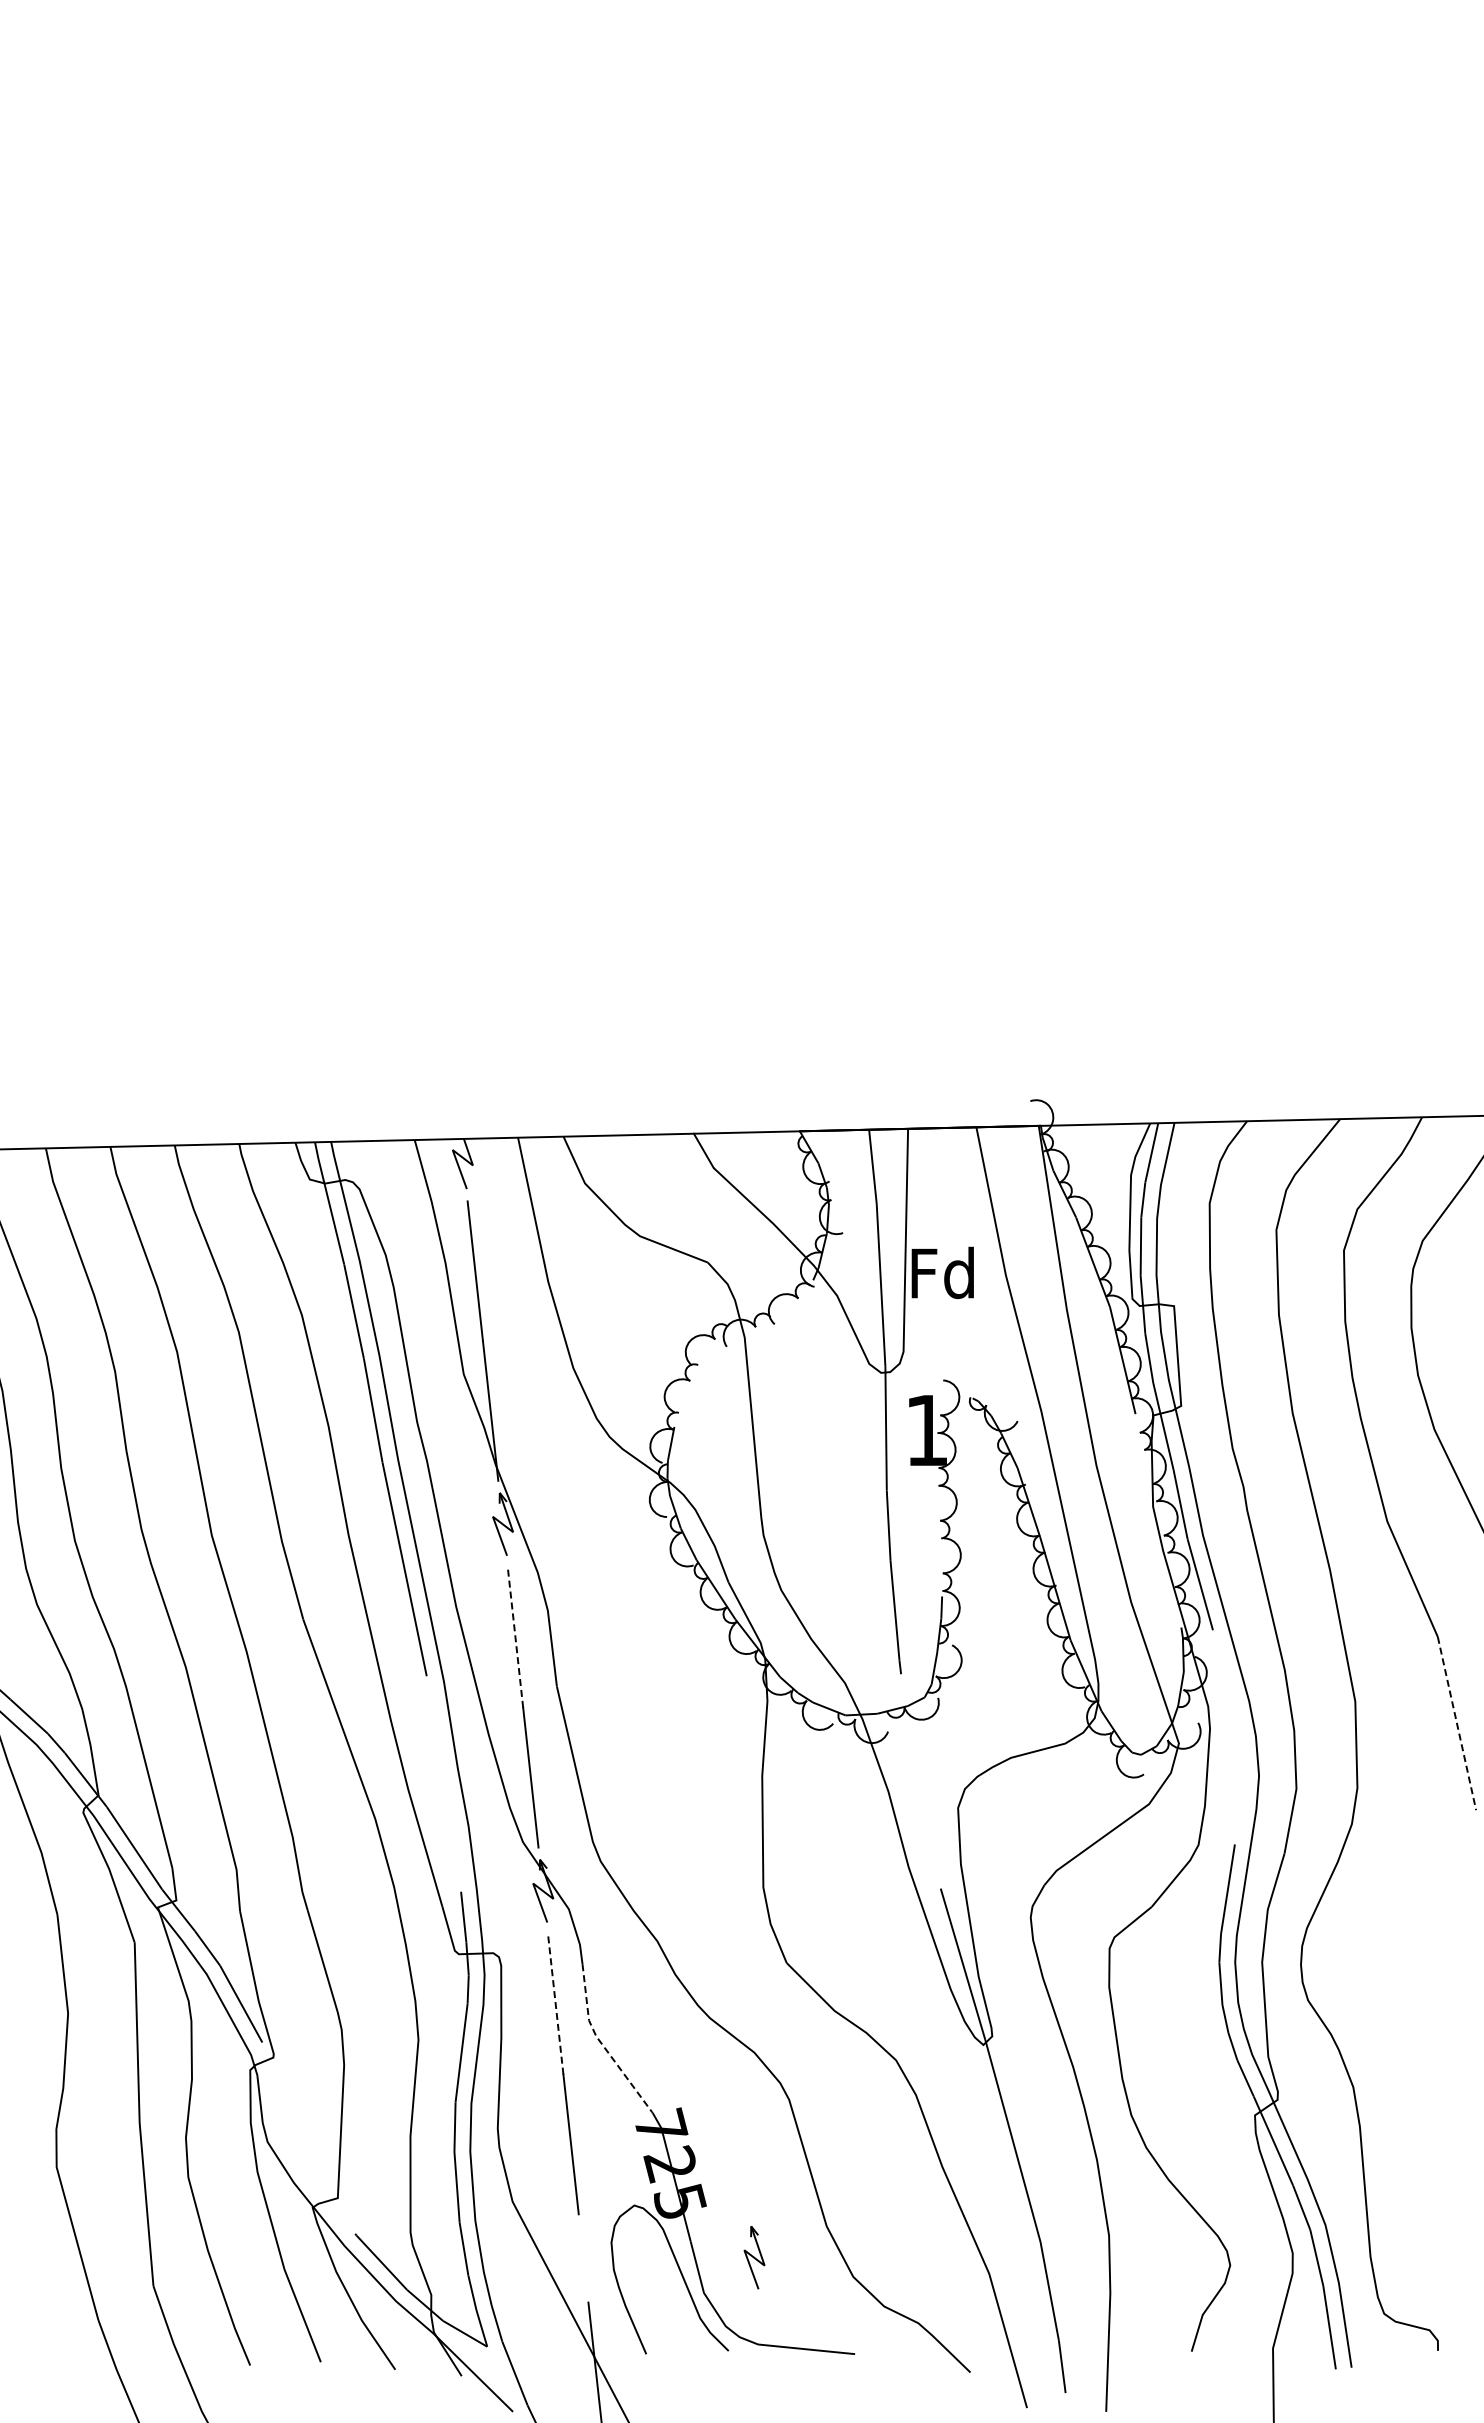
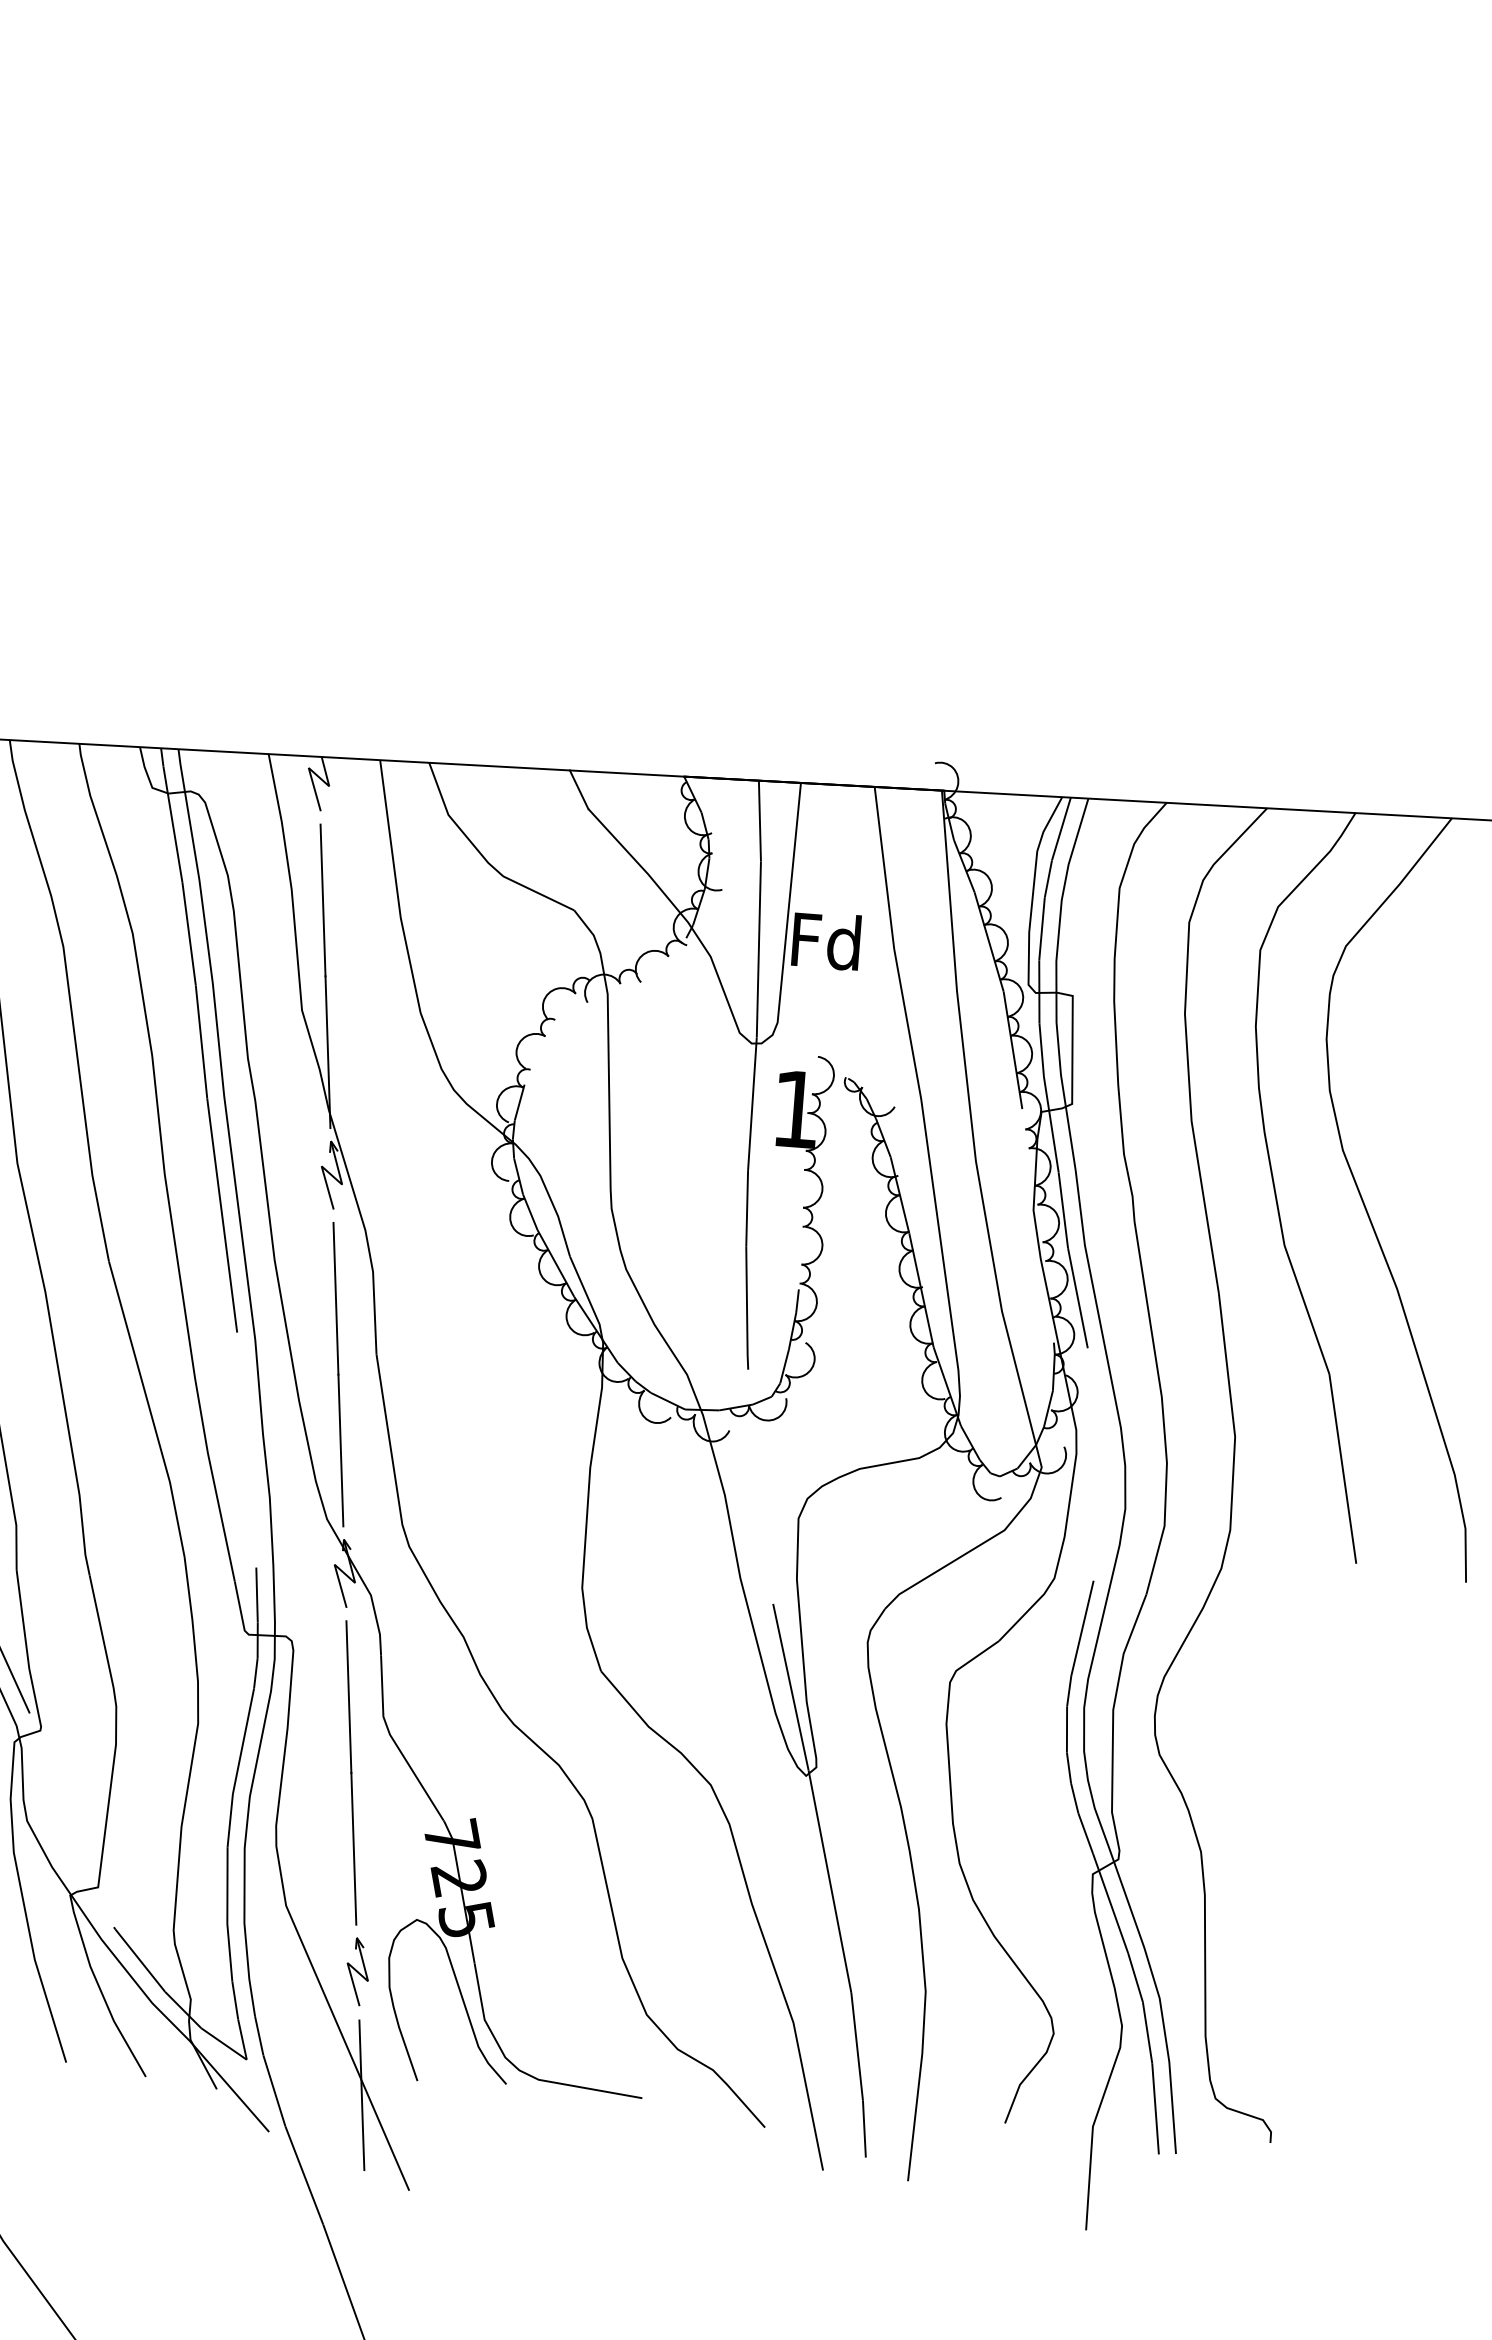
line: (515, 1637) -> (335, 1298), dashed -> solid
line: (1456, 1723) -> (1342, 1468), dashed -> solid
line: (555, 2004) -> (348, 1696), dashed -> solid
line: (601, 2043) -> (394, 1742), dashed -> solid
part: (754, 2257) -> (357, 1971), moved

